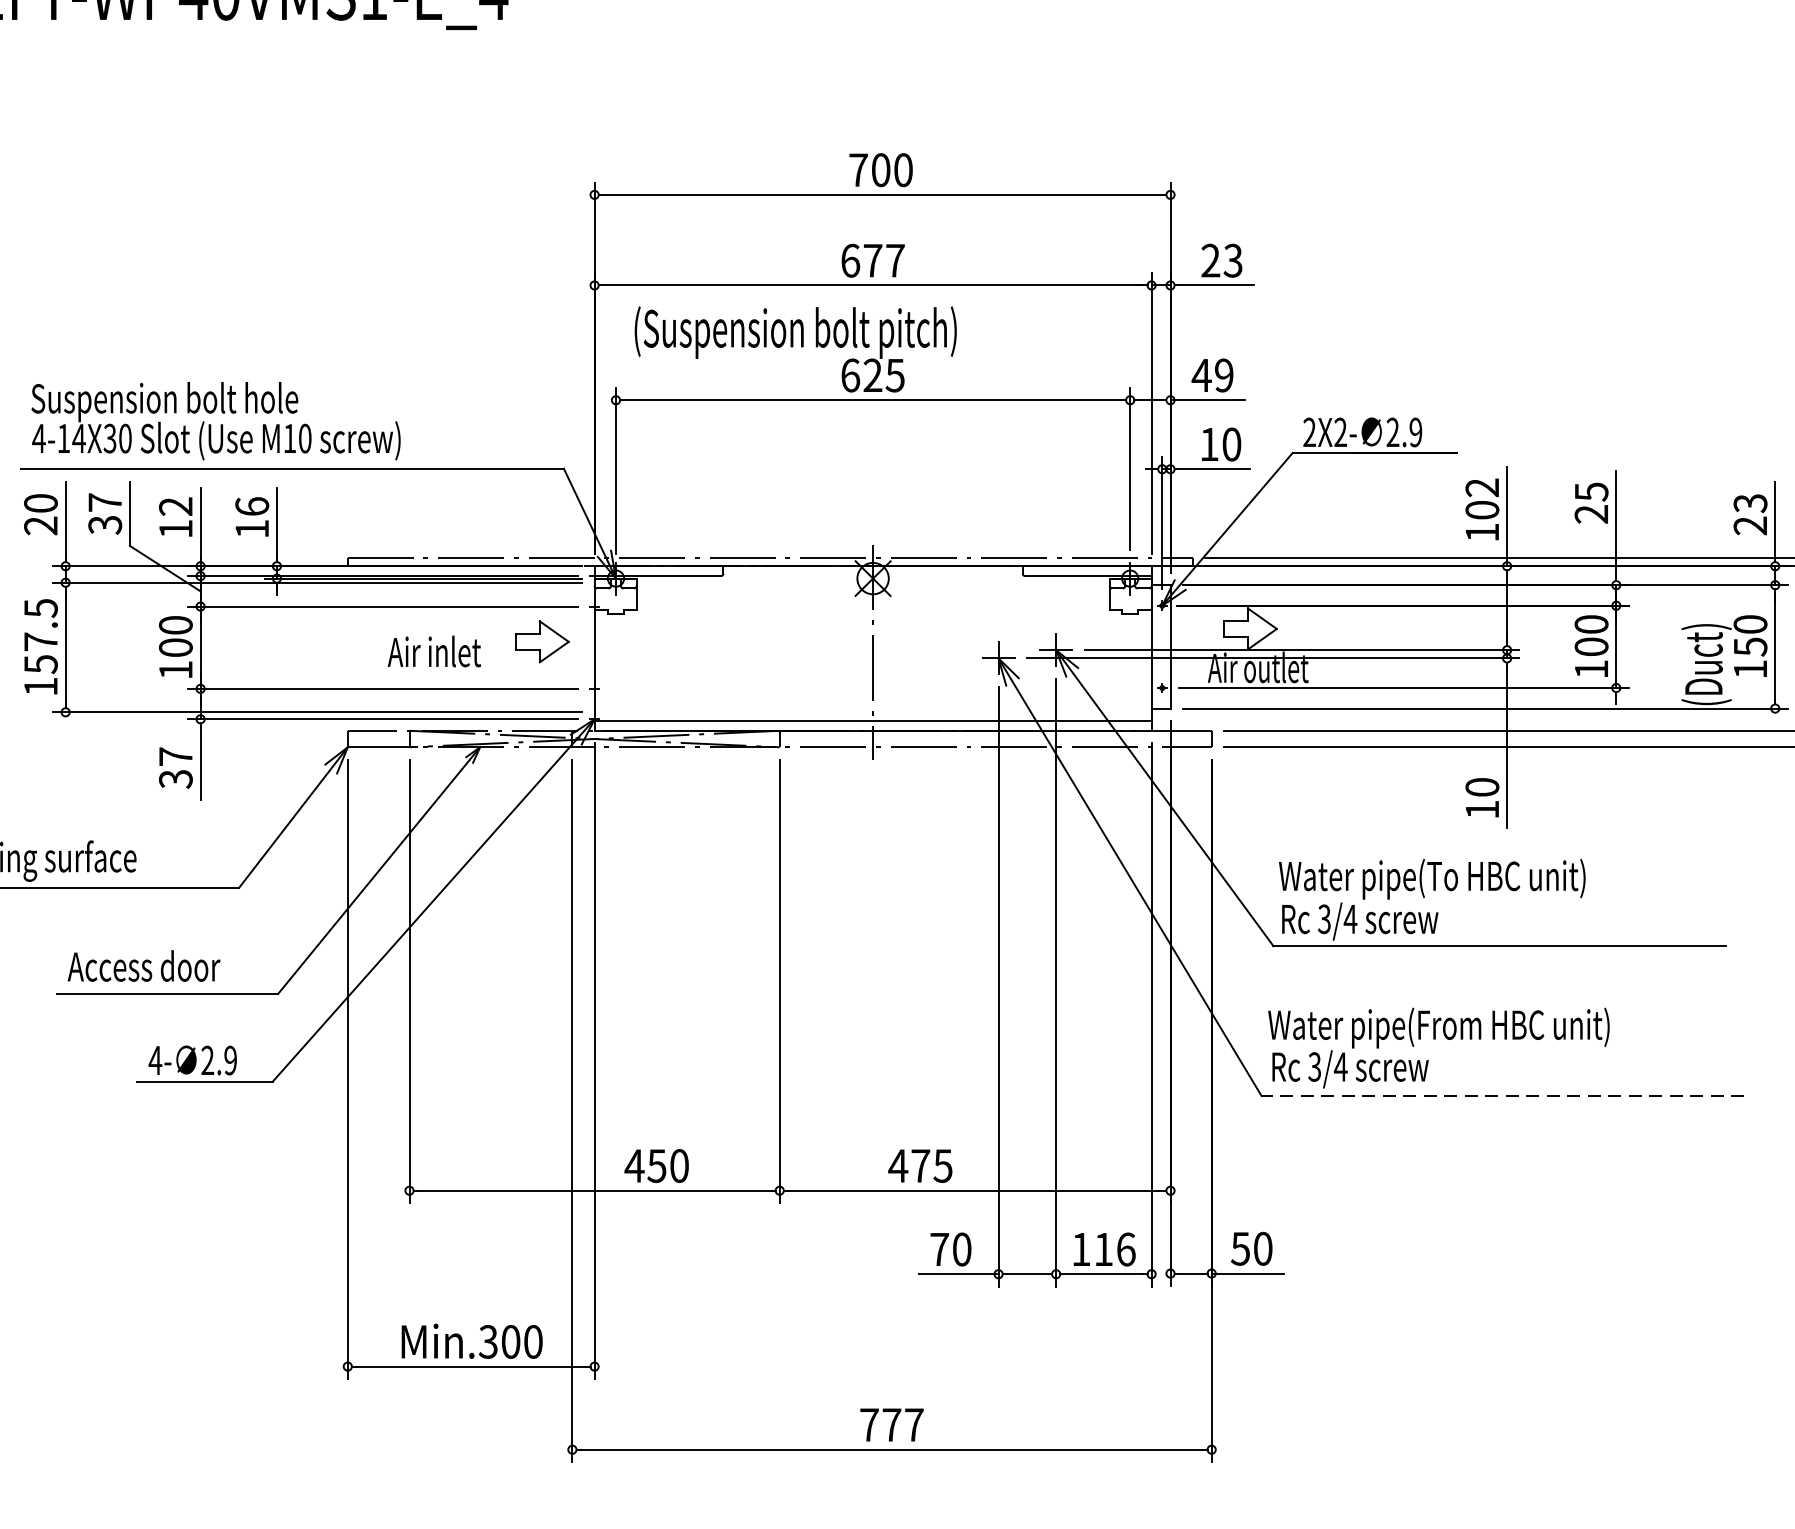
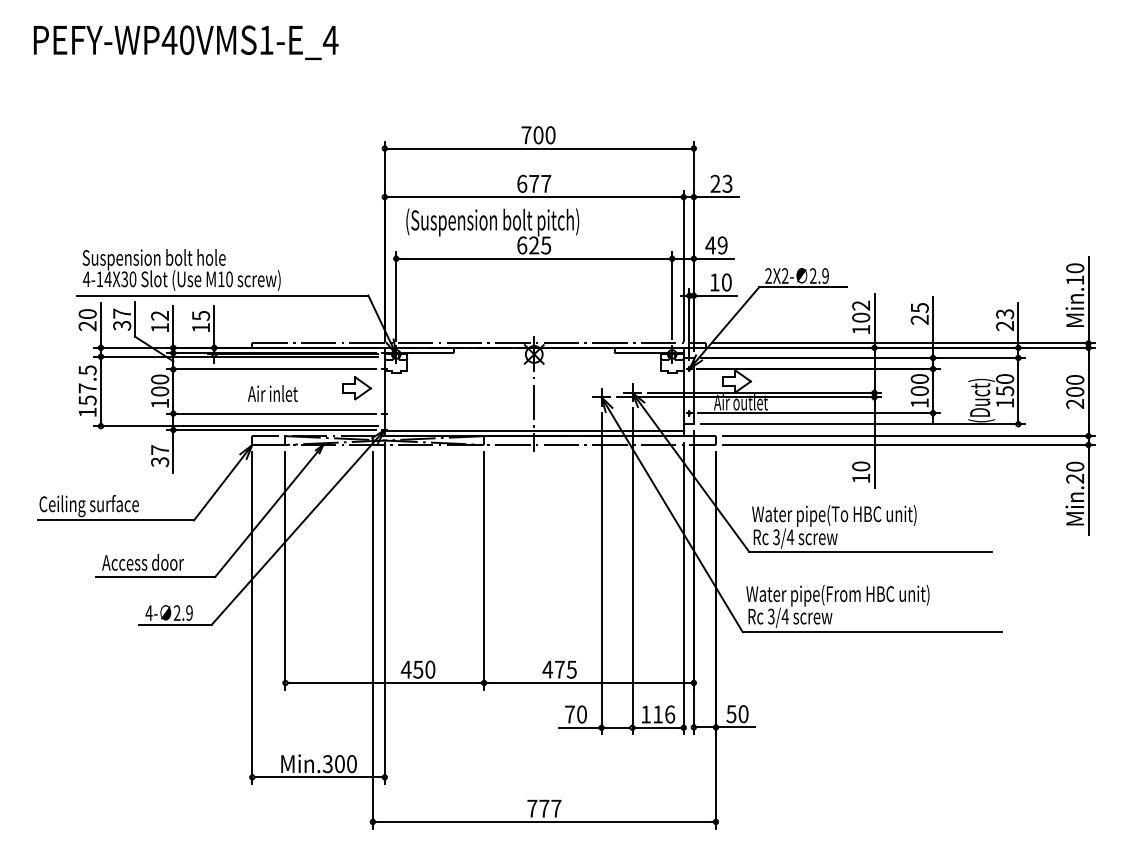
text: (253, 506) -> (201, 315), 16 -> 15
text: (433, 651) -> (272, 393), moved
line: (1501, 1096) -> (871, 632), dashed -> solid

